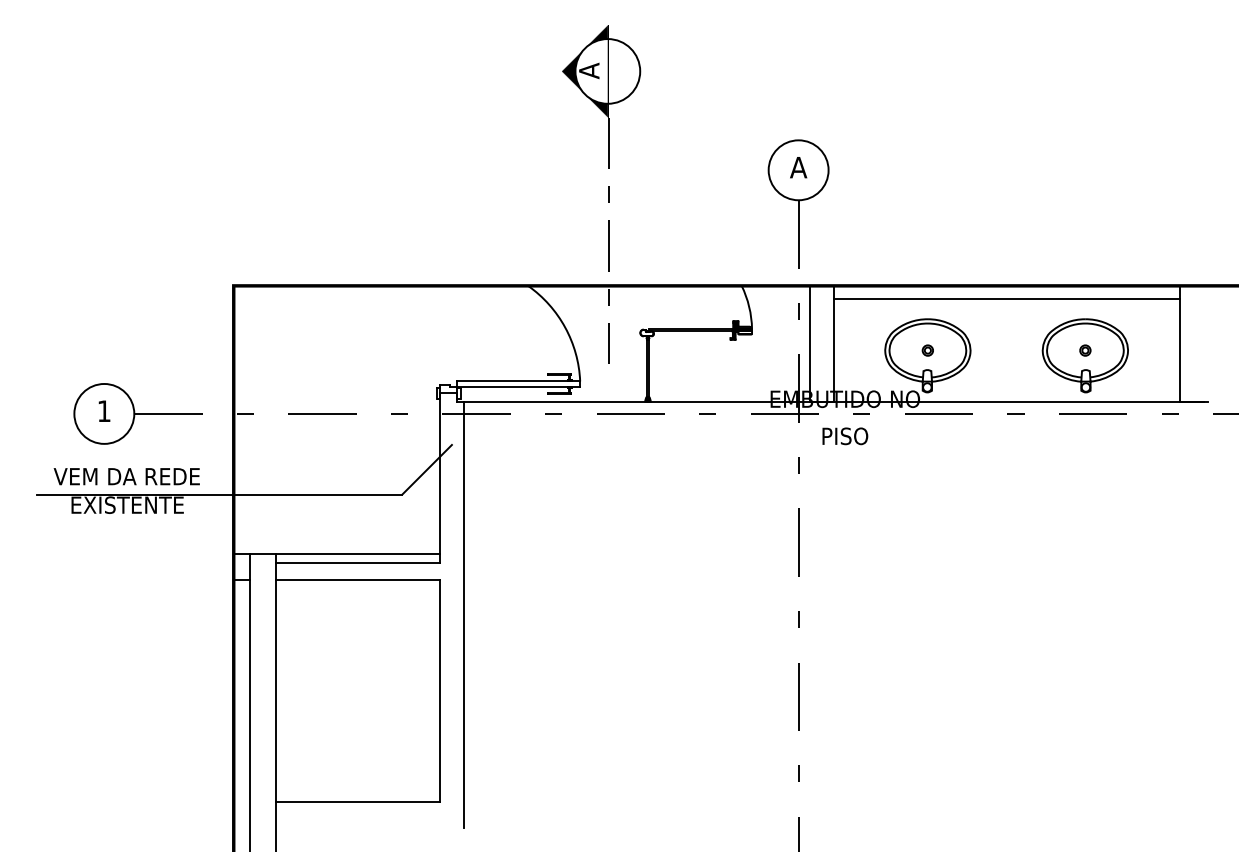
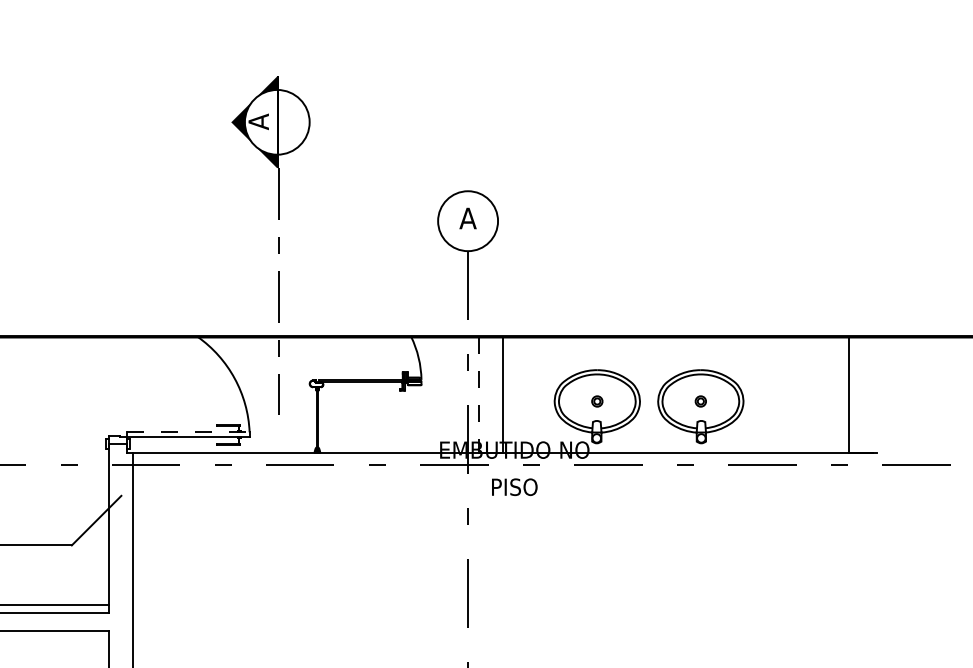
line: (1006, 299) -> (675, 350), removed
line: (809, 344) -> (478, 395), solid -> dashed
part: (1084, 355) -> (699, 406), moved
line: (518, 381) -> (187, 432), solid -> dashed

